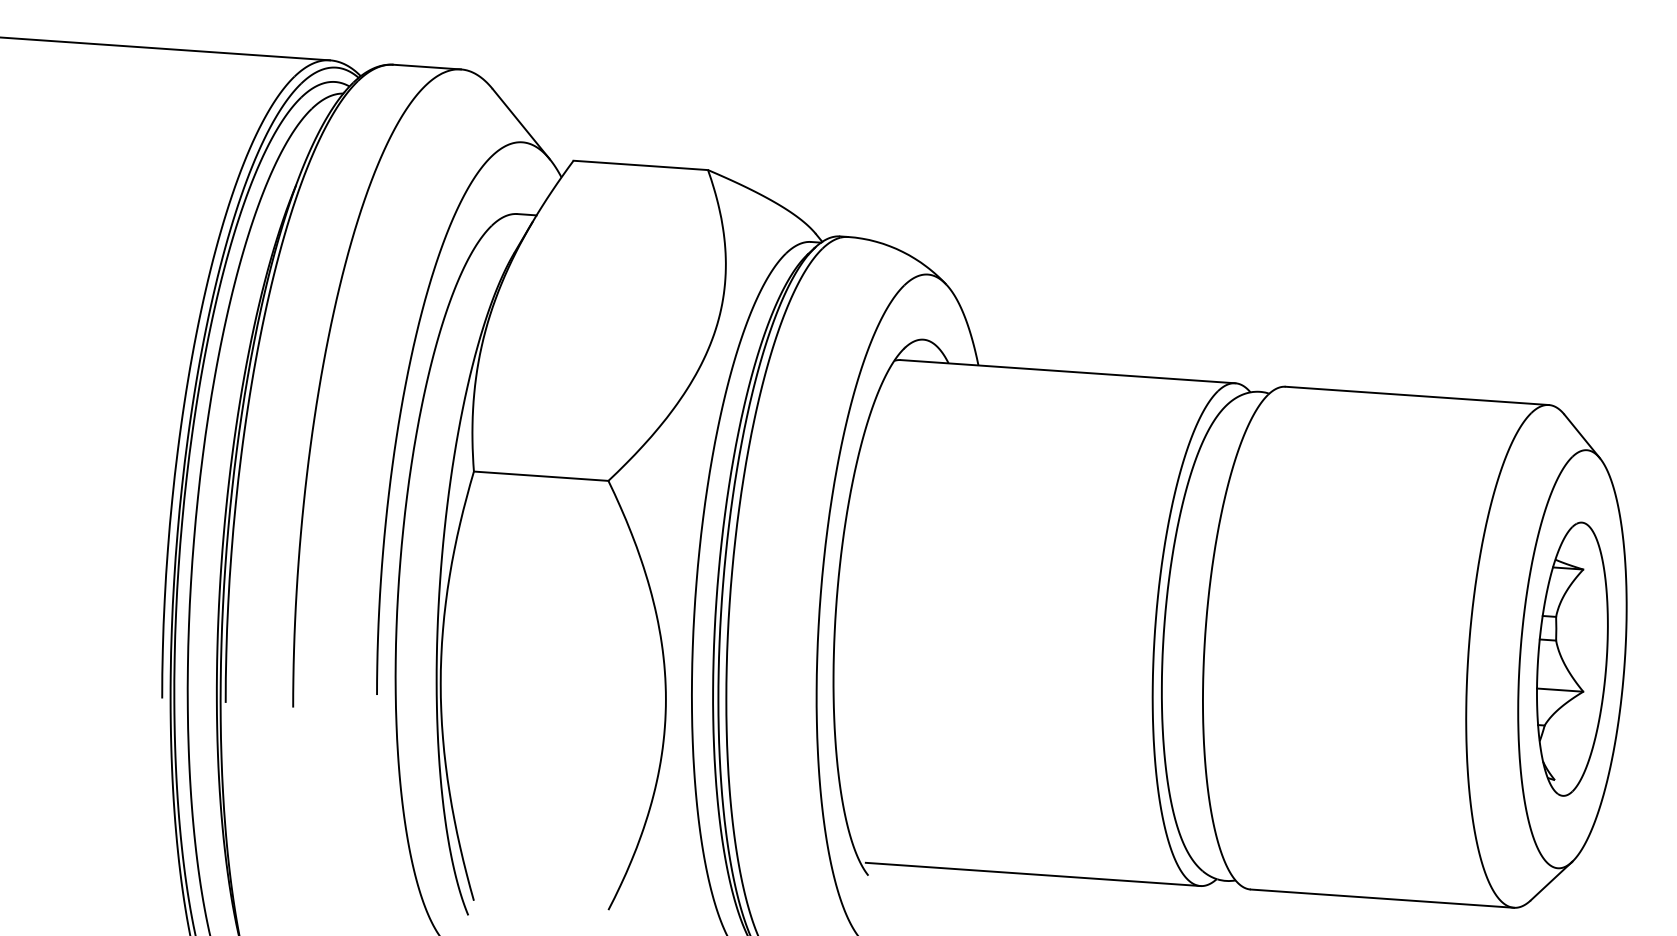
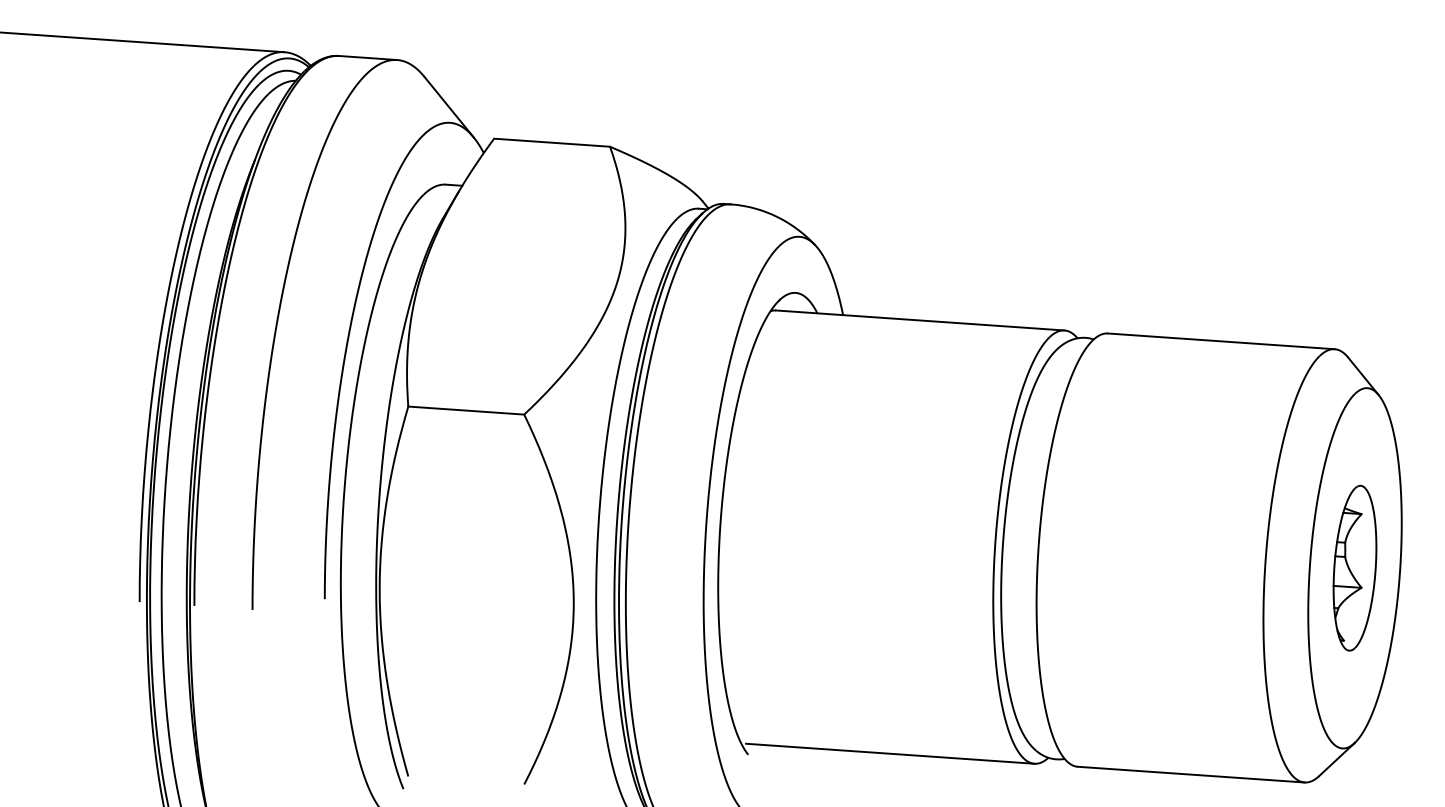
part: (1572, 658) -> (1355, 567), size x0.7

